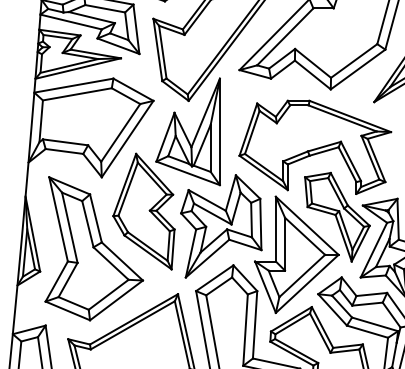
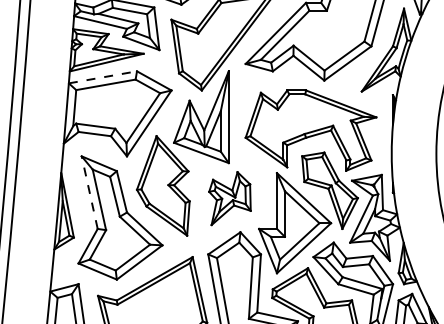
line: (73, 85) -> (102, 77), solid -> dashed
line: (58, 219) -> (89, 192), solid -> dashed
part: (220, 226) -> (229, 198), size x0.6

